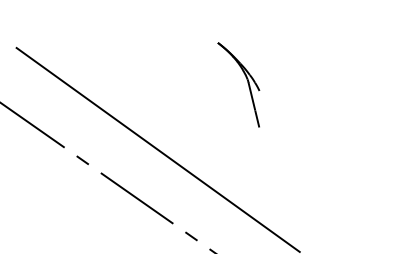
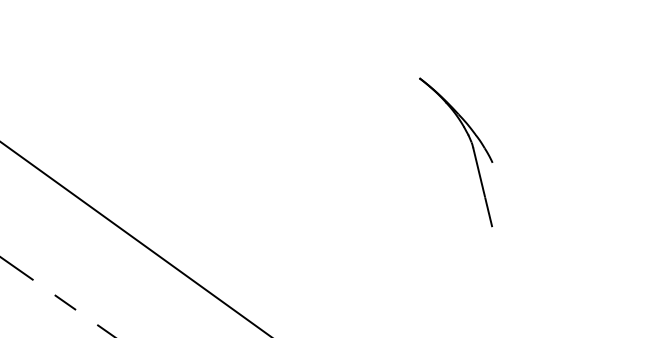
part: (247, 83) -> (471, 149), moved

